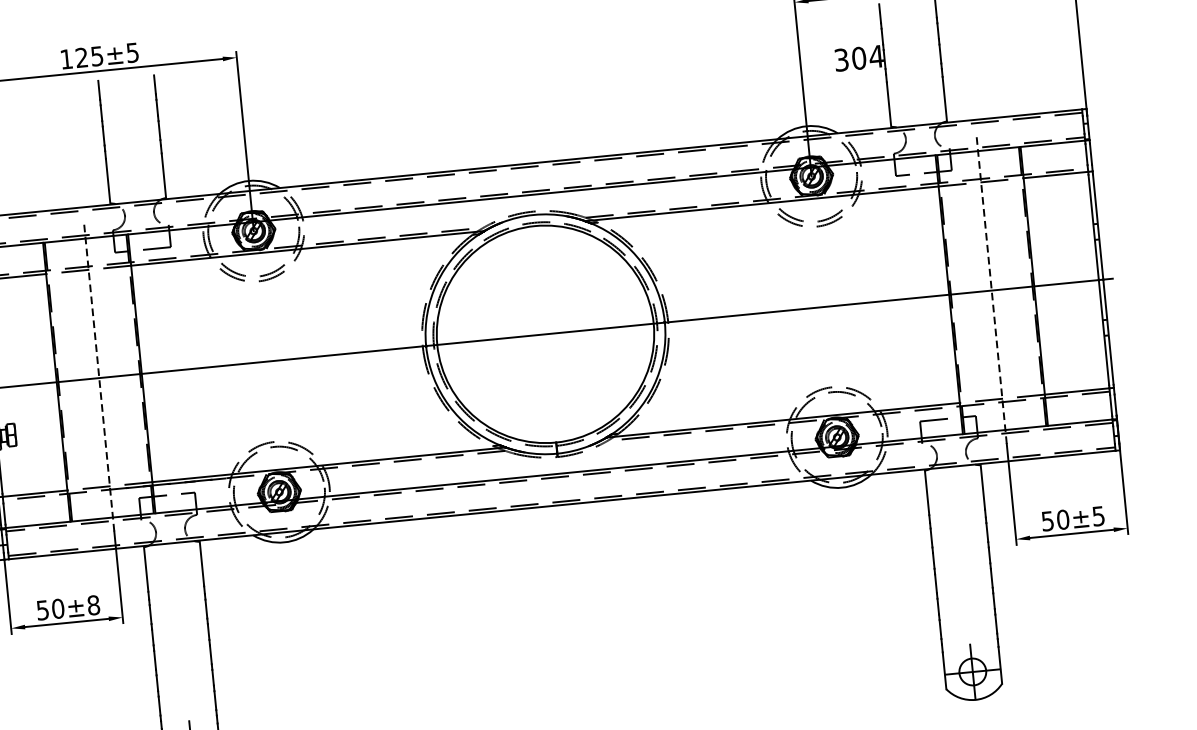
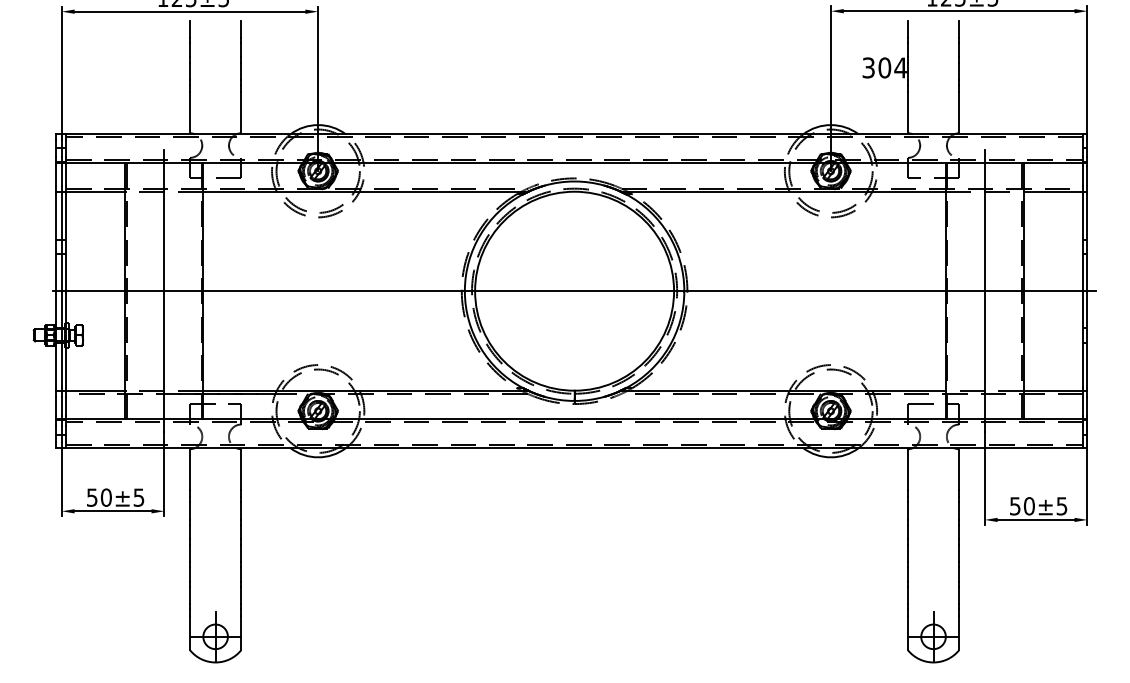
line: (991, 289) -> (984, 290), dashed -> solid
line: (99, 377) -> (164, 290), dashed -> solid
text: (93, 605) -> (138, 497), ±8 -> ±5

